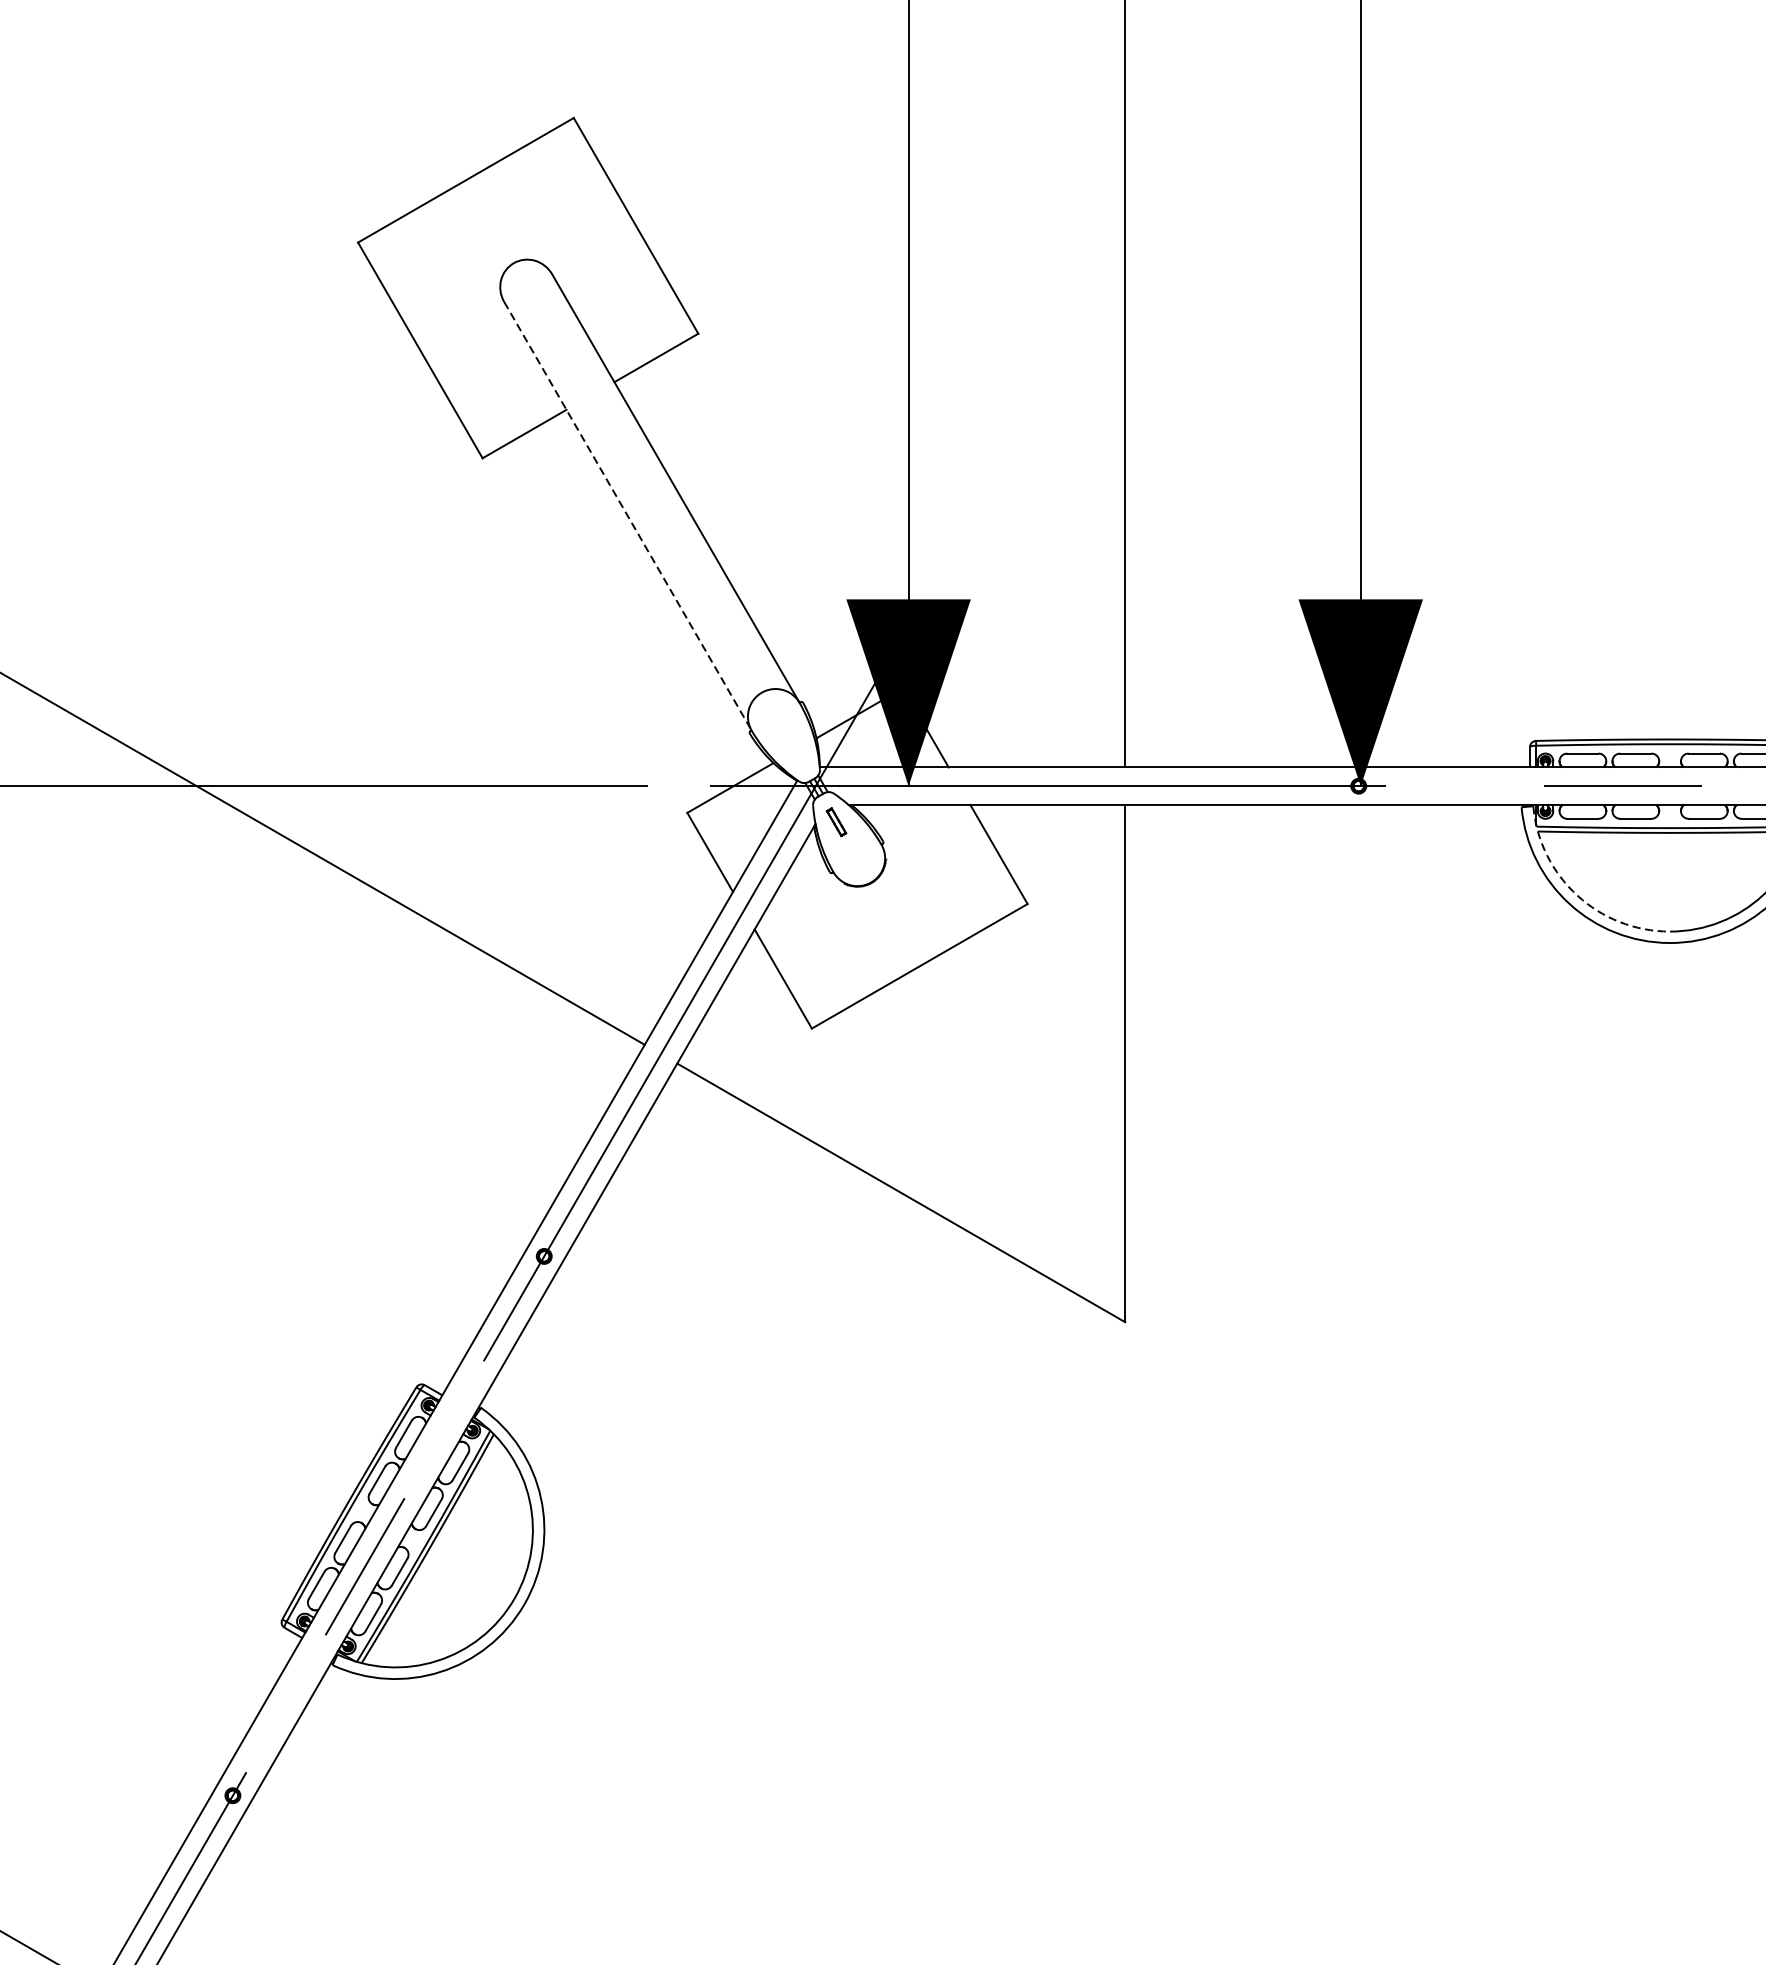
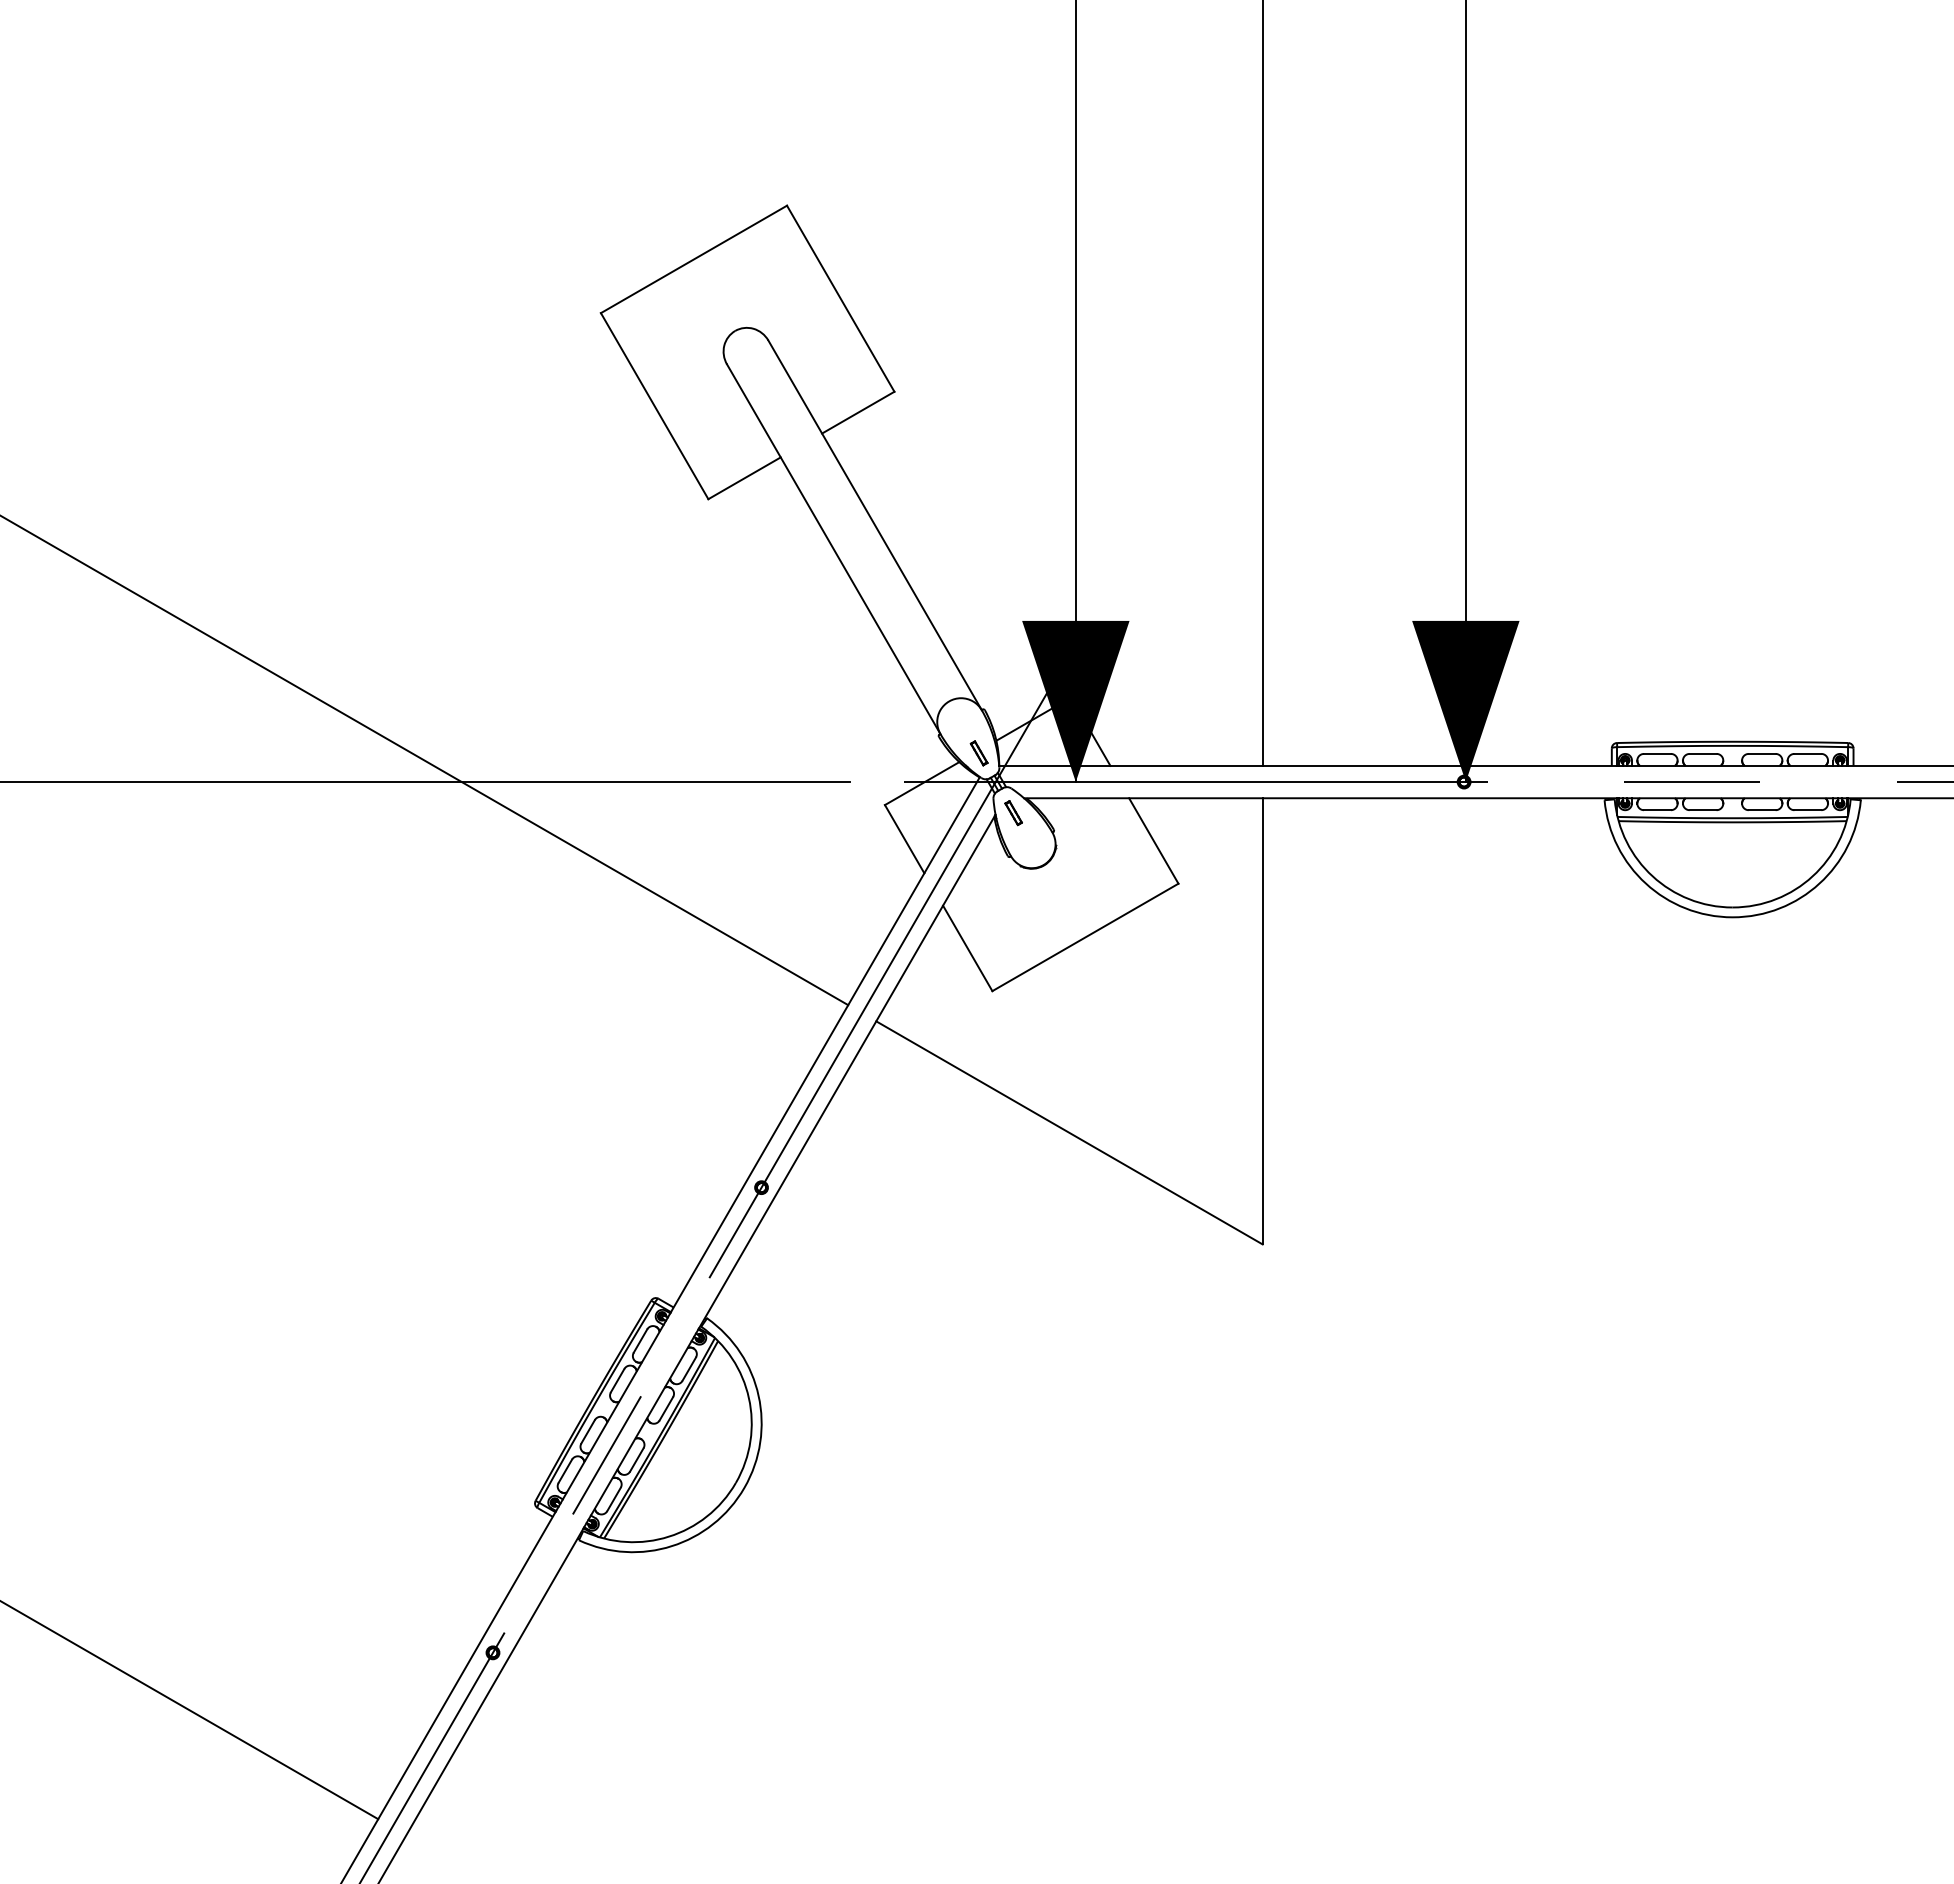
line: (627, 516) -> (833, 549), dashed -> solid
part: (795, 753) -> (978, 753), added
arc: (1577, 895) -> (1652, 876), dashed -> solid

